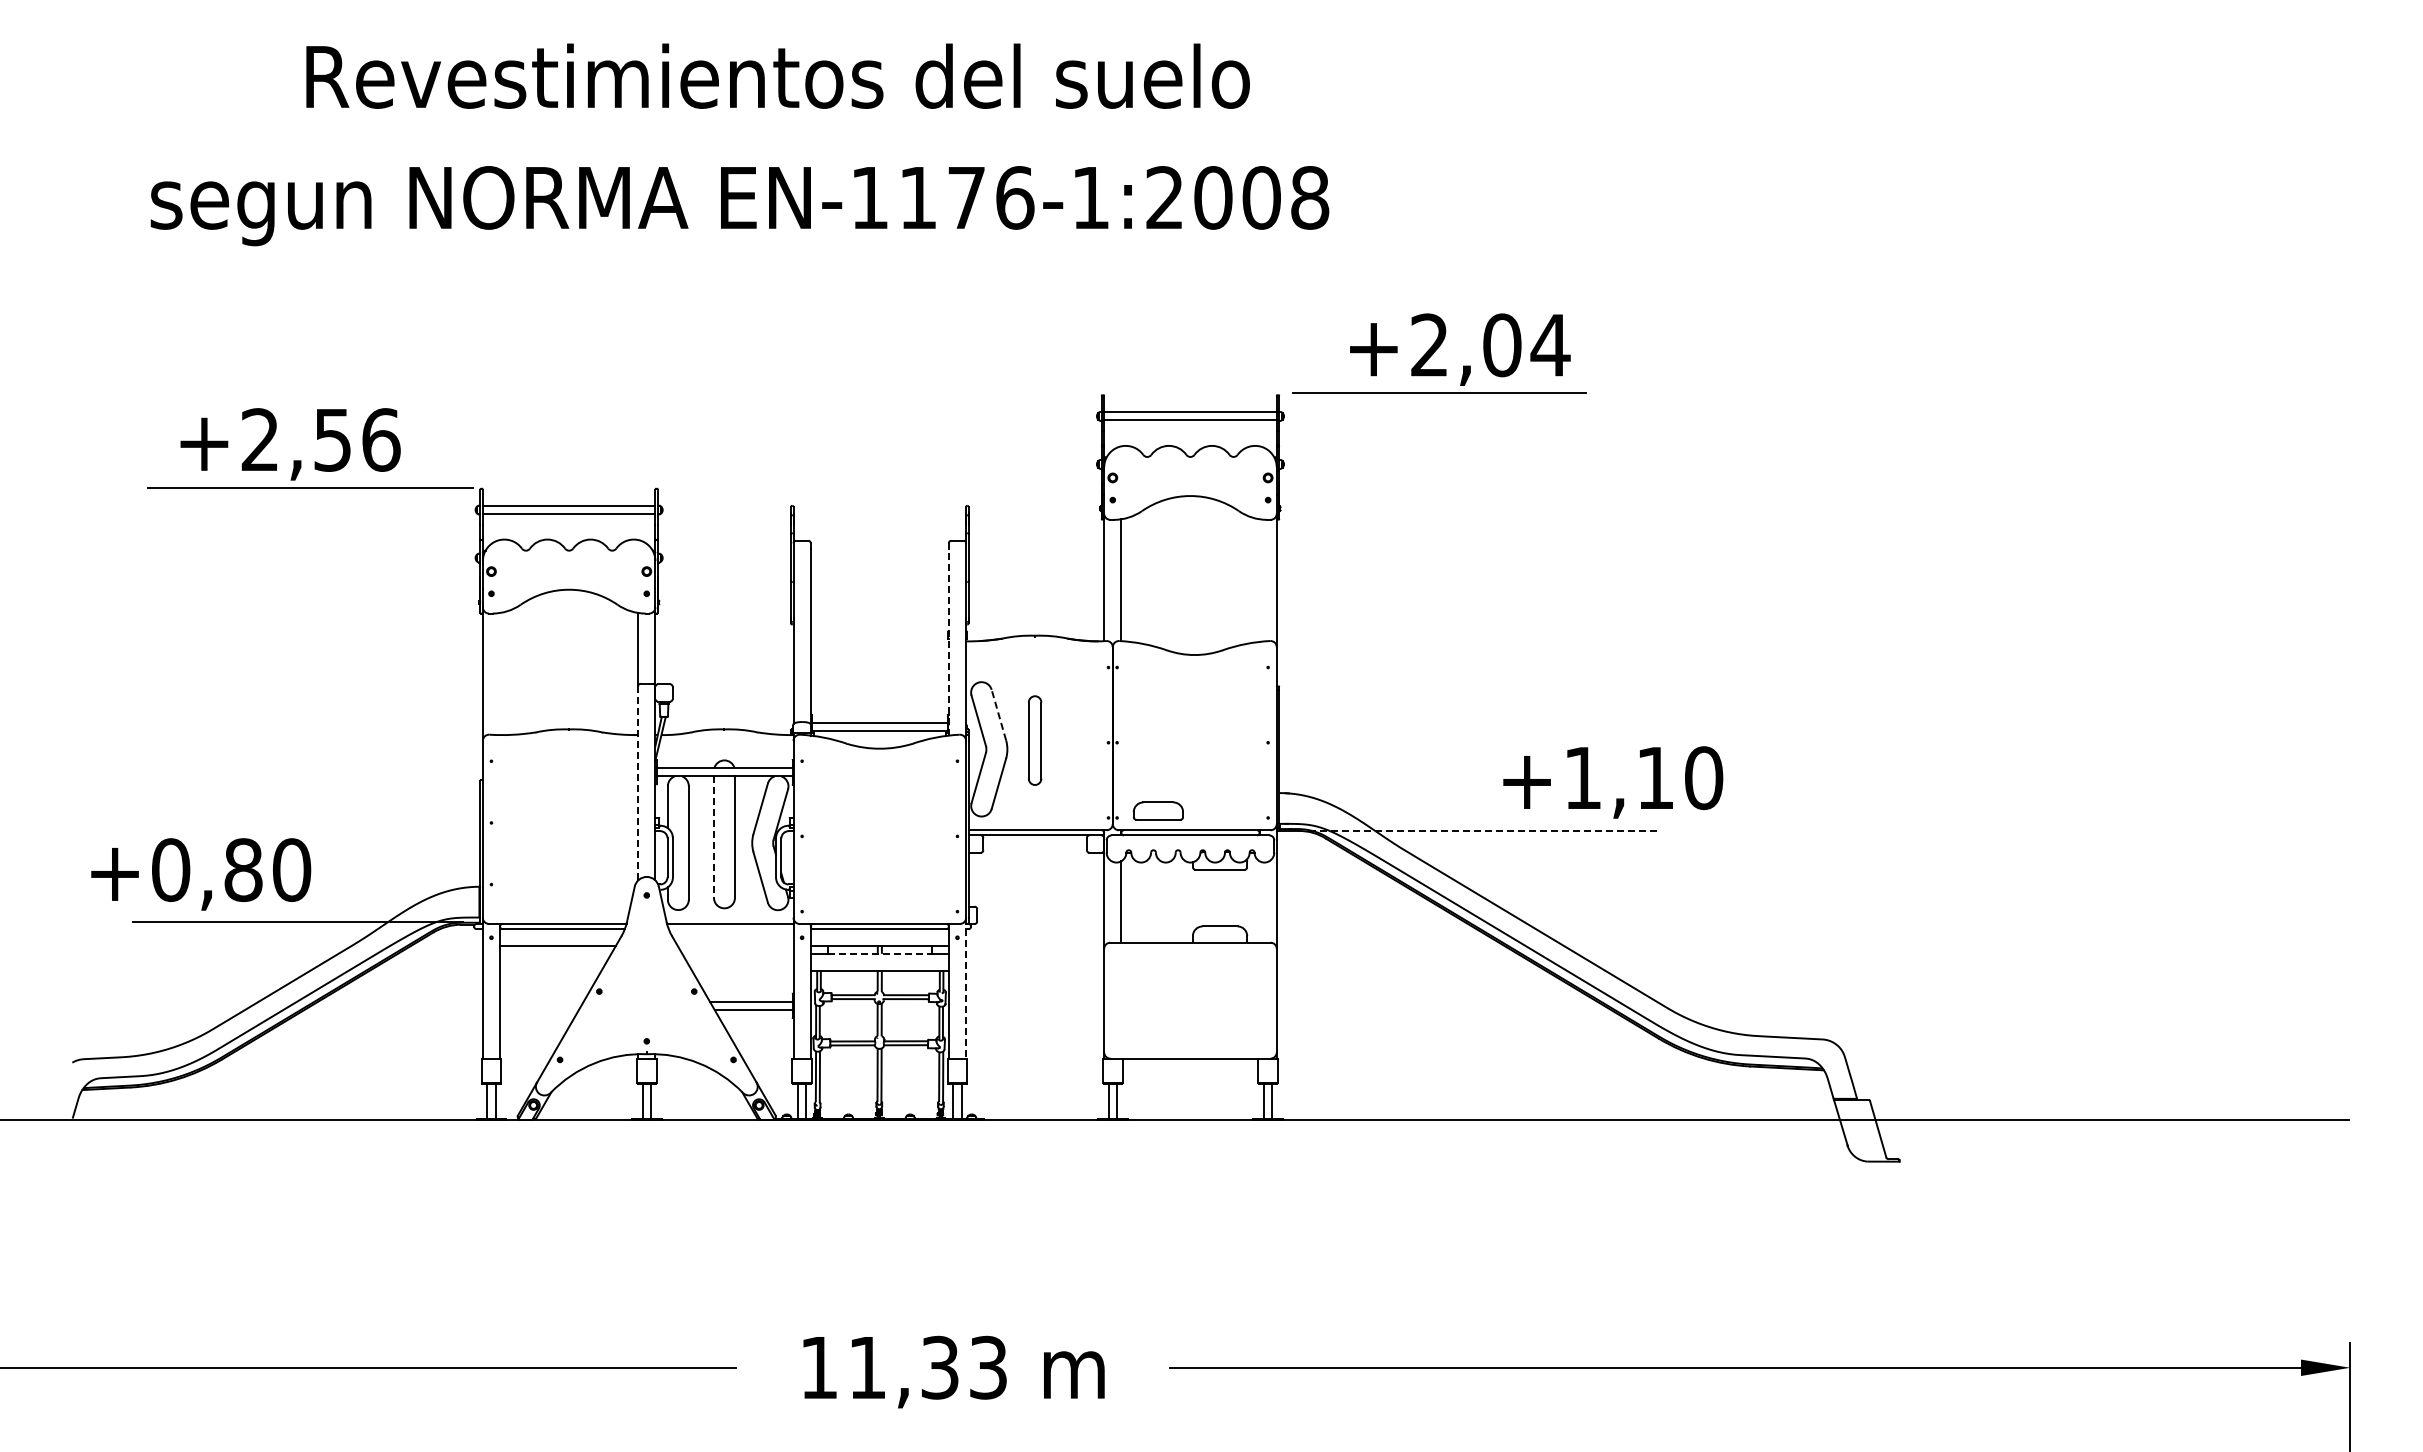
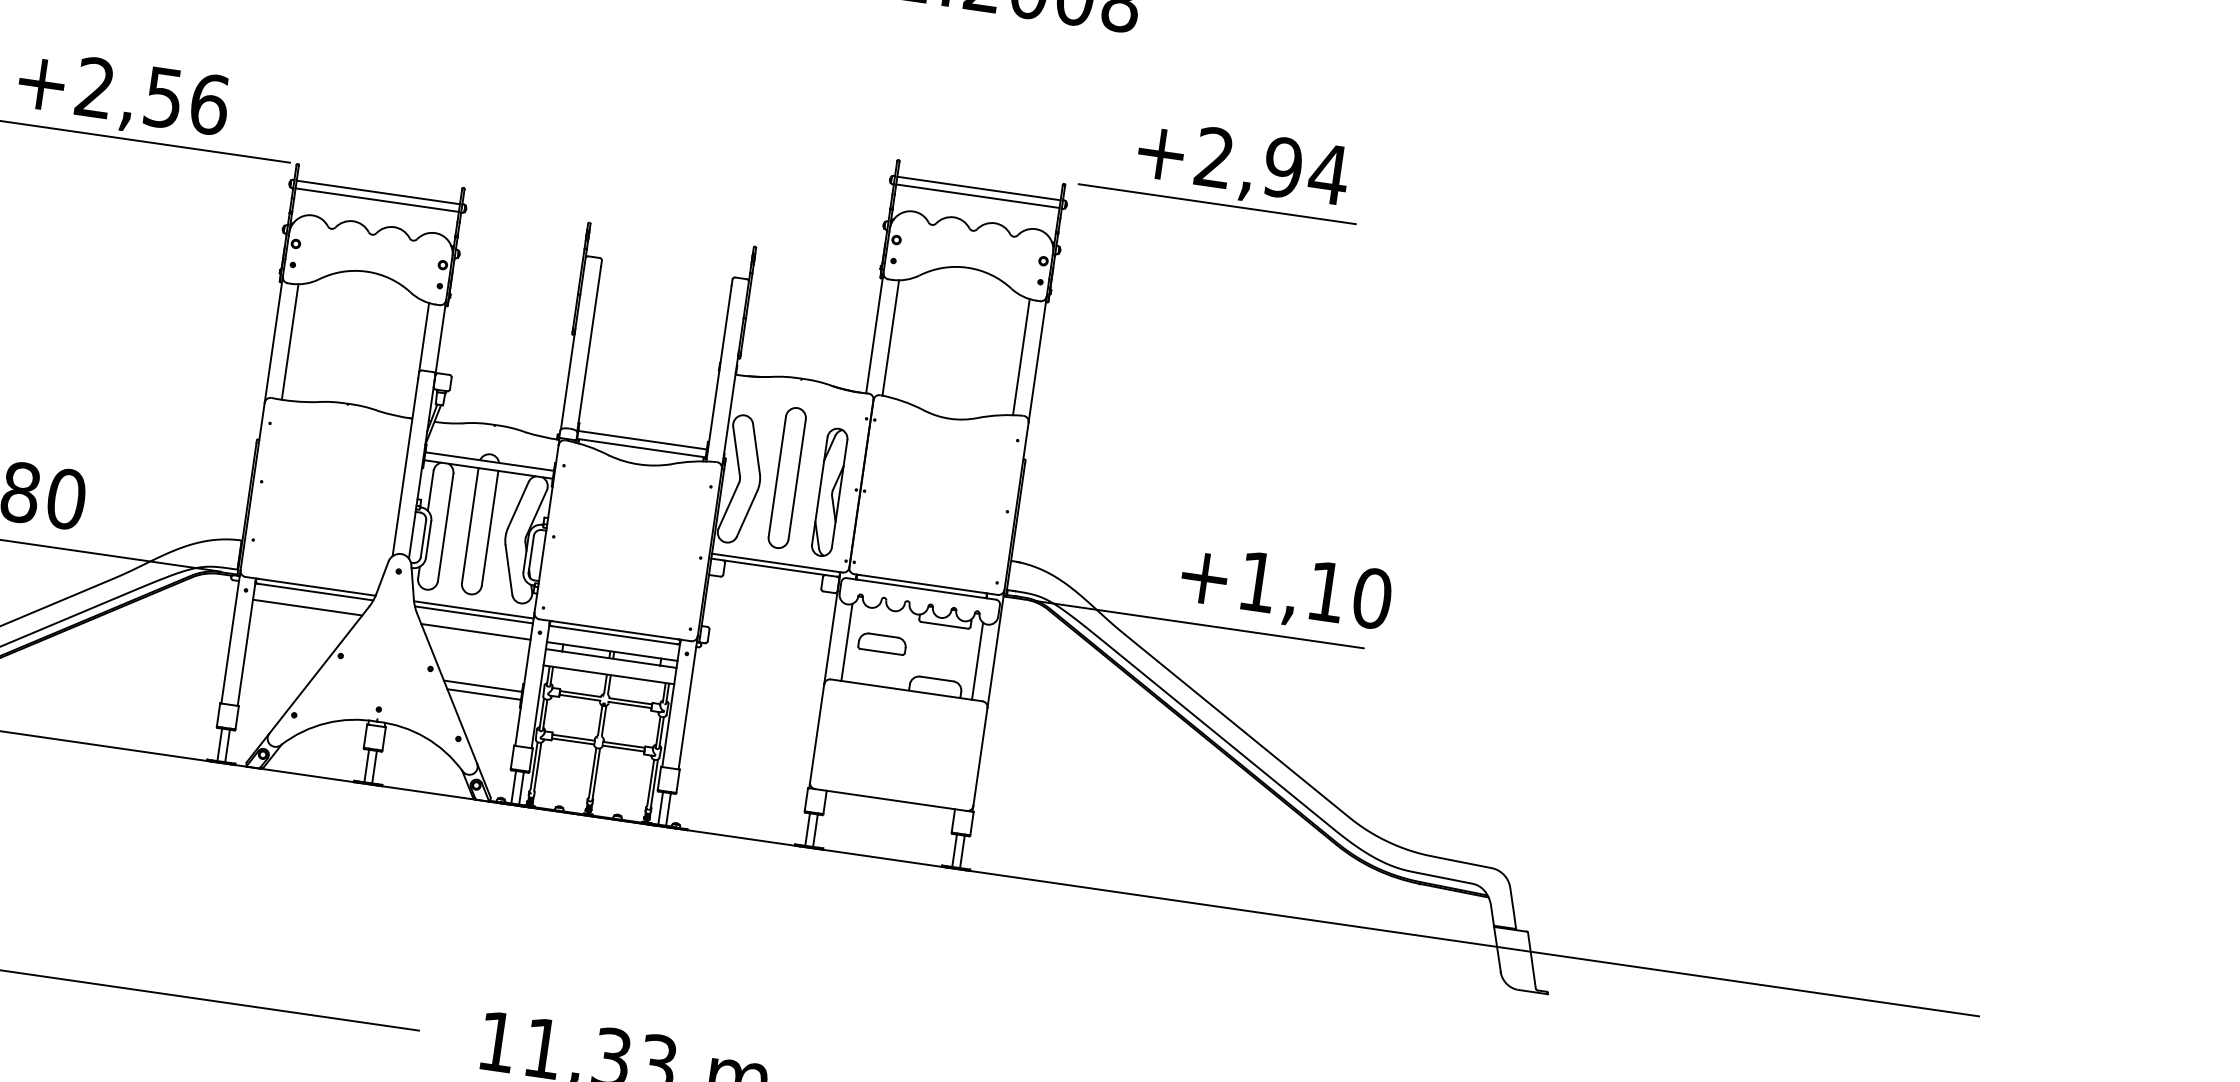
text: (1502, 345) -> (1283, 167), +2,04 -> +2,94
line: (1259, 580) -> (1021, 357), added
line: (948, 642) -> (718, 373), dashed -> solid
line: (500, 673) -> (290, 341), added
line: (998, 714) -> (756, 448), dashed -> solid
part: (1034, 740) -> (786, 477), size x1.67
part: (1080, 749) -> (828, 492), added
text: (1613, 782) -> (1286, 590), moved
line: (638, 785) -> (405, 466), dashed -> solid
part: (1157, 810) -> (881, 643), moved
line: (1483, 830) -> (1199, 624), dashed -> solid
line: (714, 837) -> (470, 525), dashed -> solid
line: (1259, 901) -> (977, 660), added
line: (730, 929) -> (473, 615), added
line: (735, 946) -> (475, 631), added
line: (879, 953) -> (610, 658), dashed -> solid
line: (966, 988) -> (688, 703), dashed -> solid

